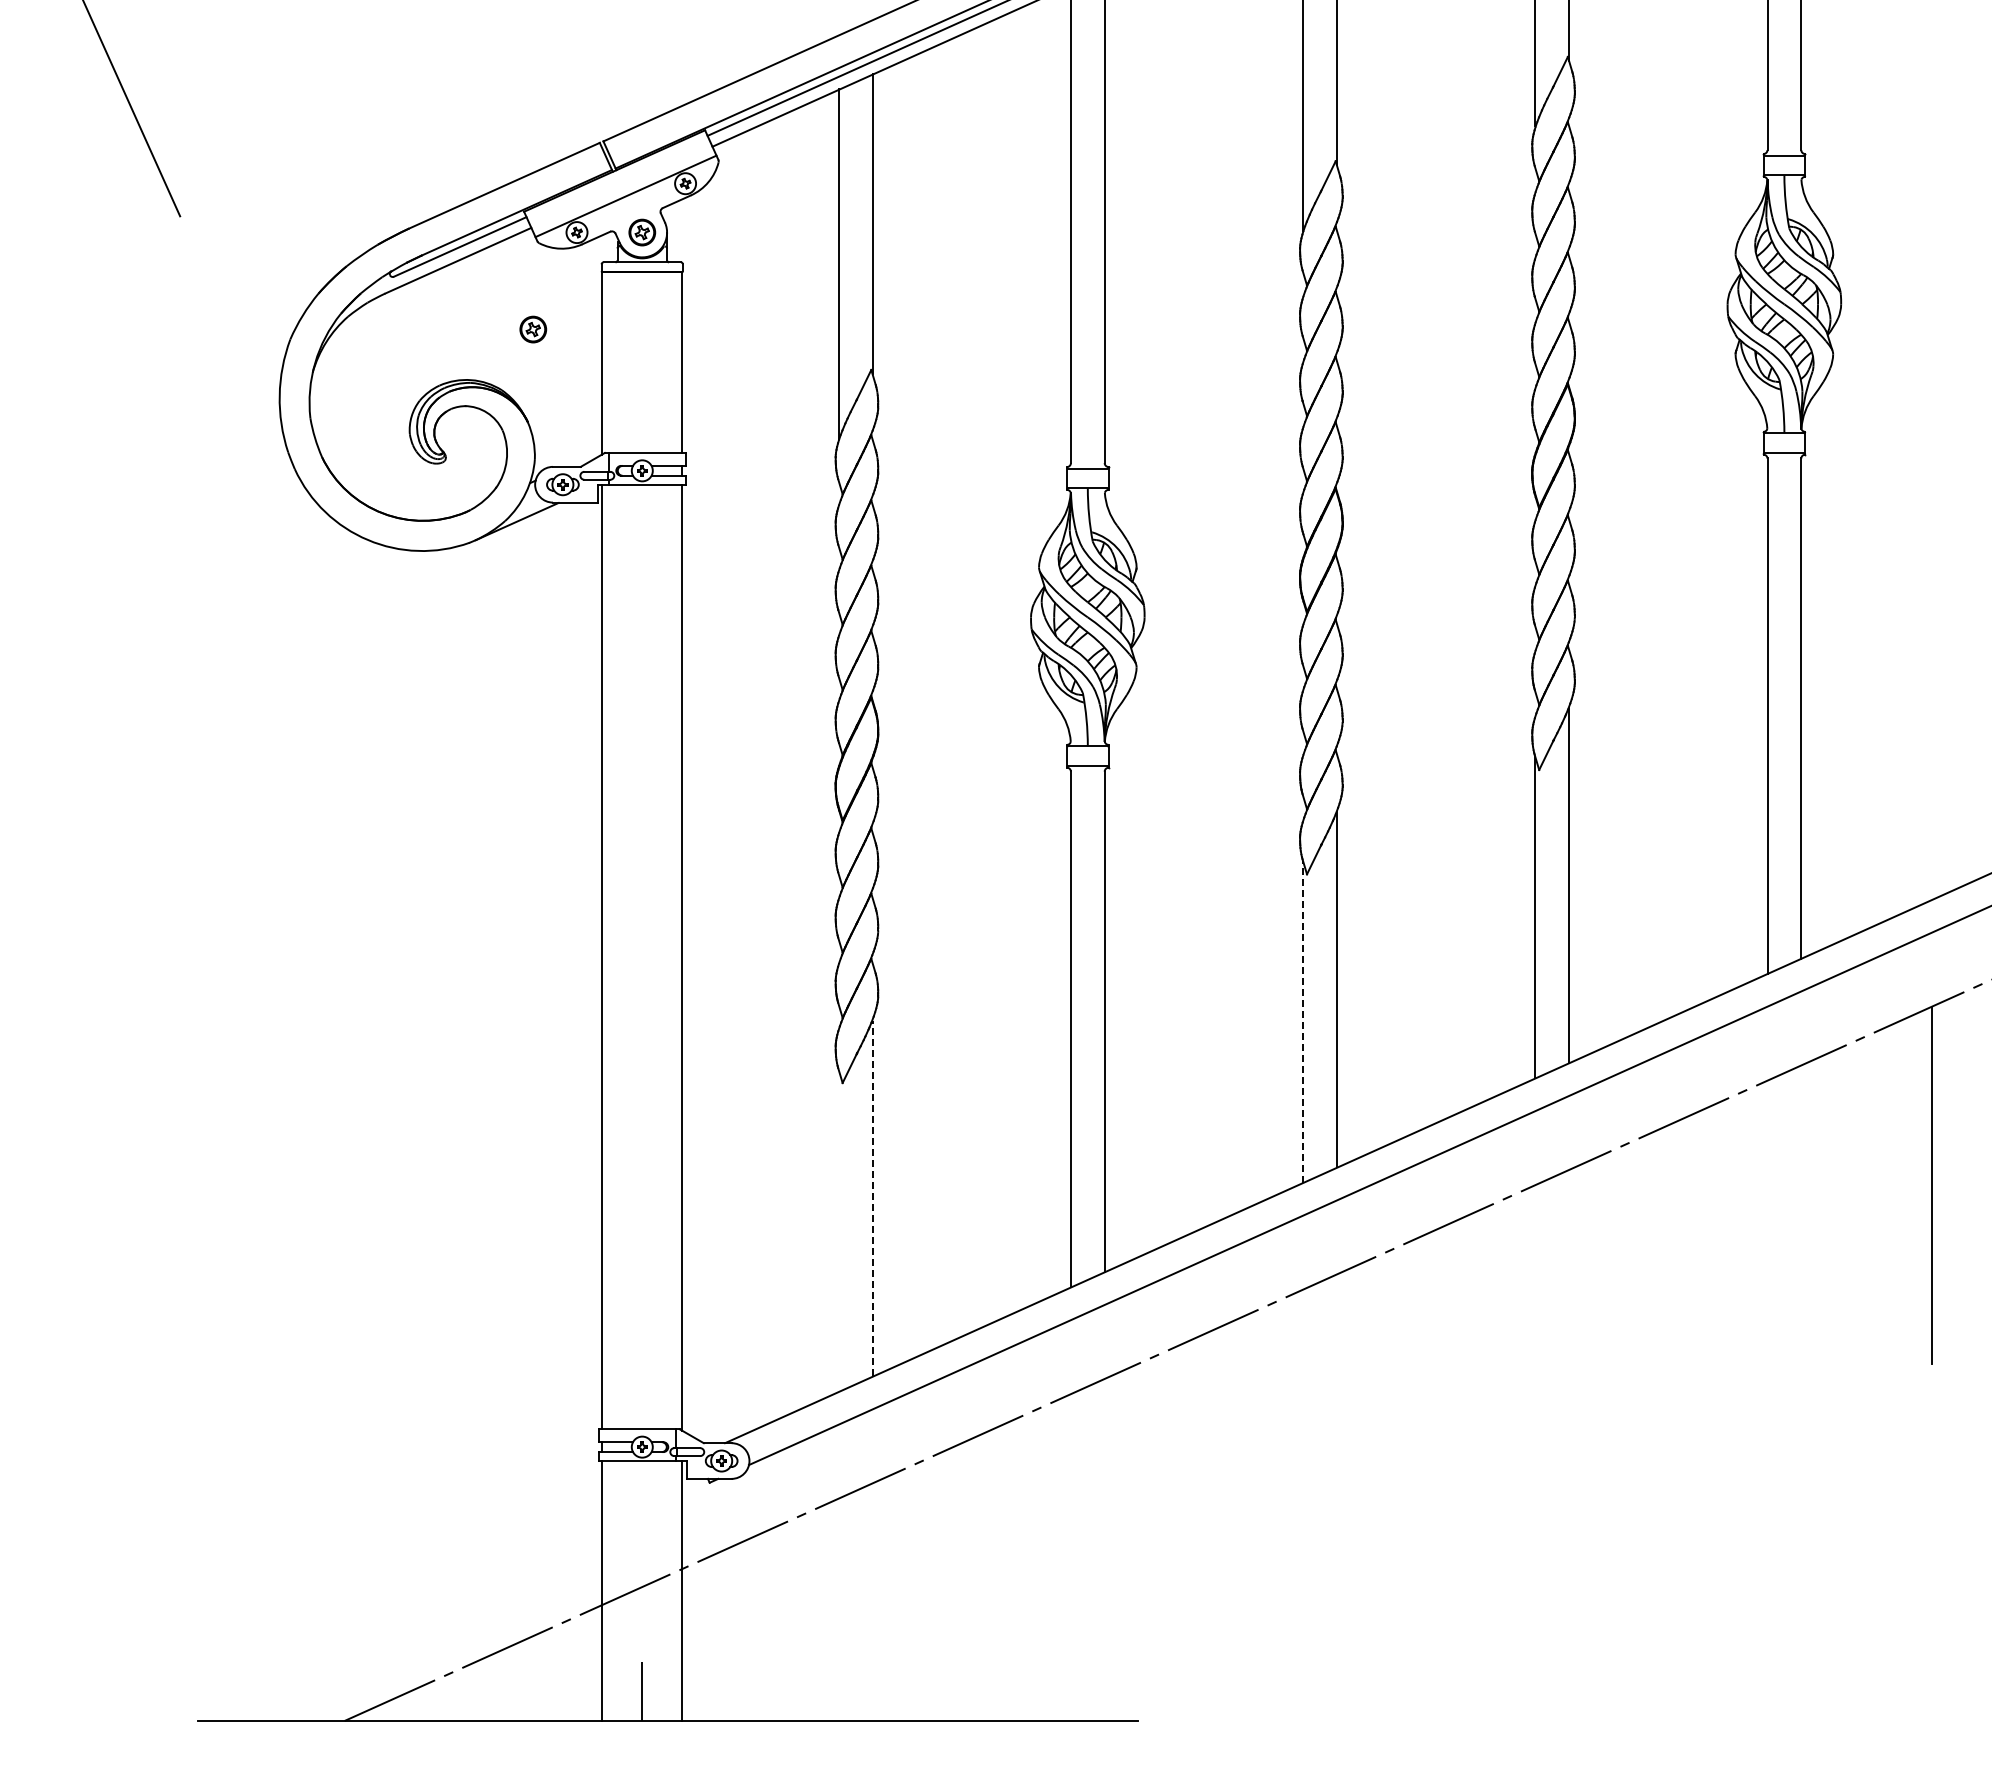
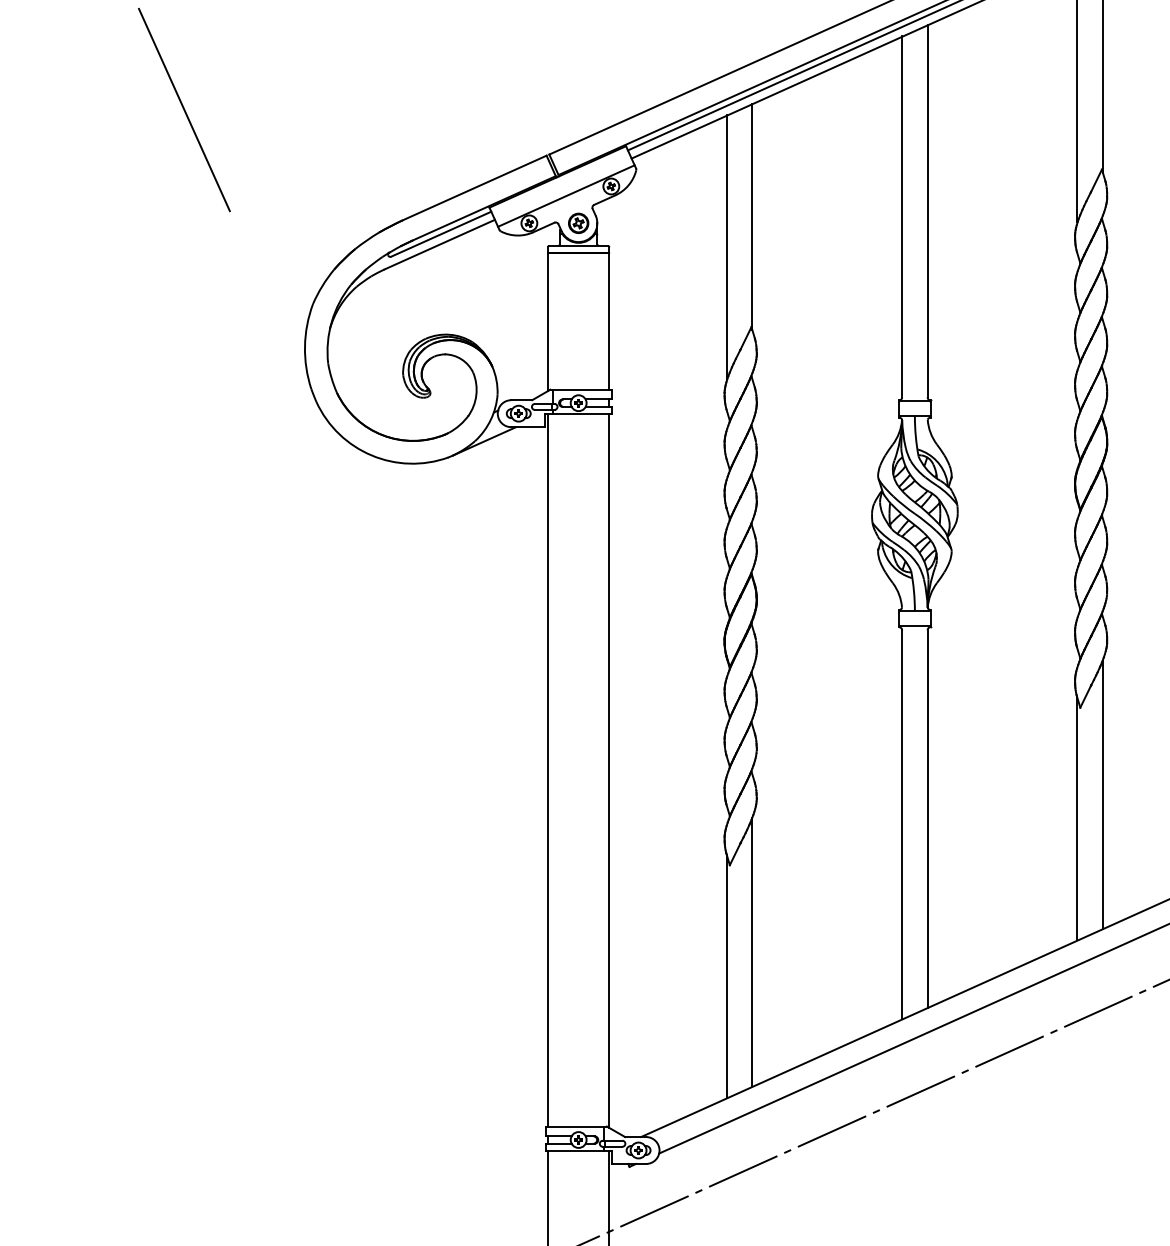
part: (533, 329) -> (496, 296), removed
line: (1303, 1021) -> (1077, 818), dashed -> solid
line: (872, 1198) -> (752, 952), dashed -> solid
line: (838, 1230) -> (726, 976), added

